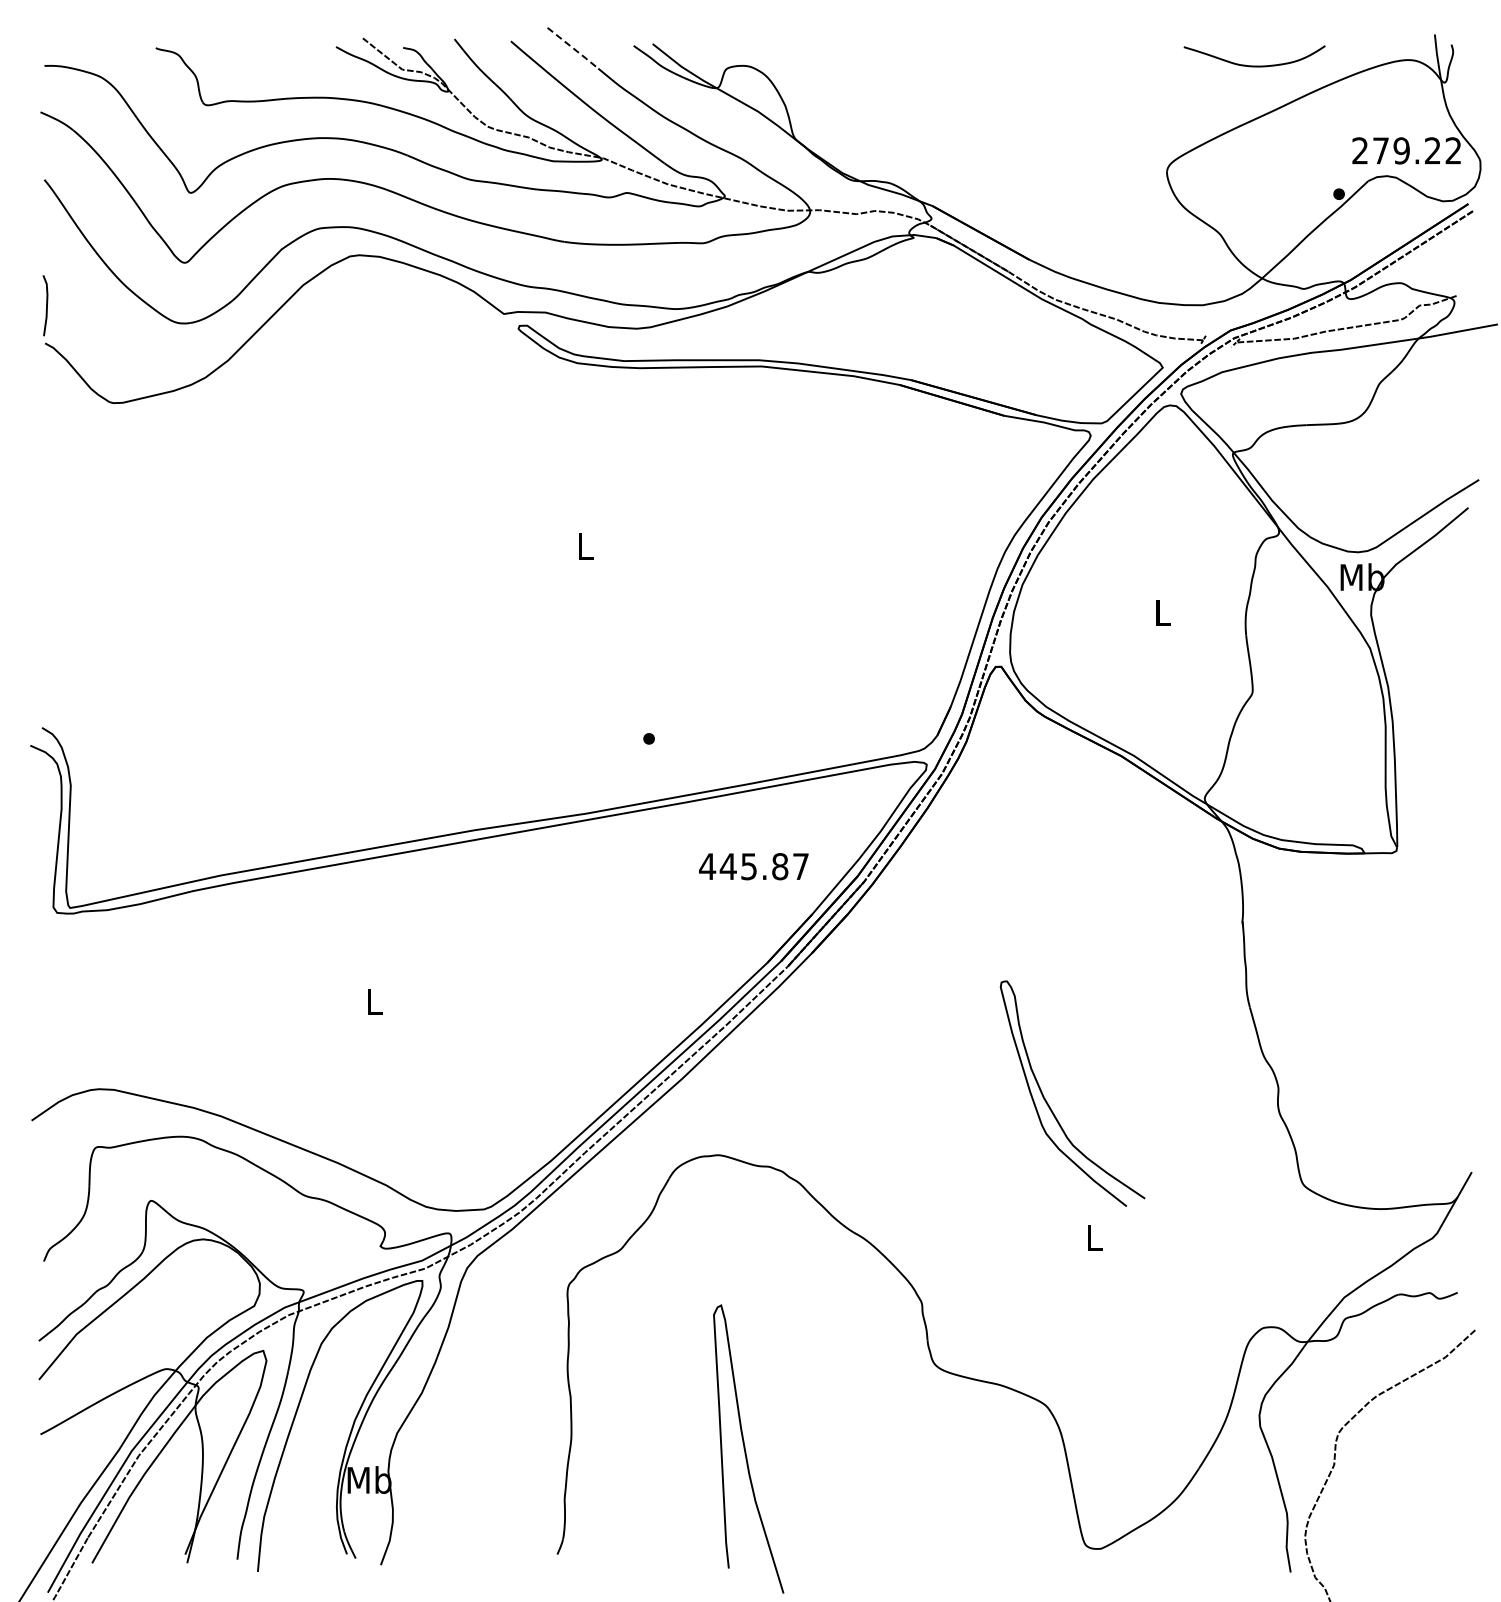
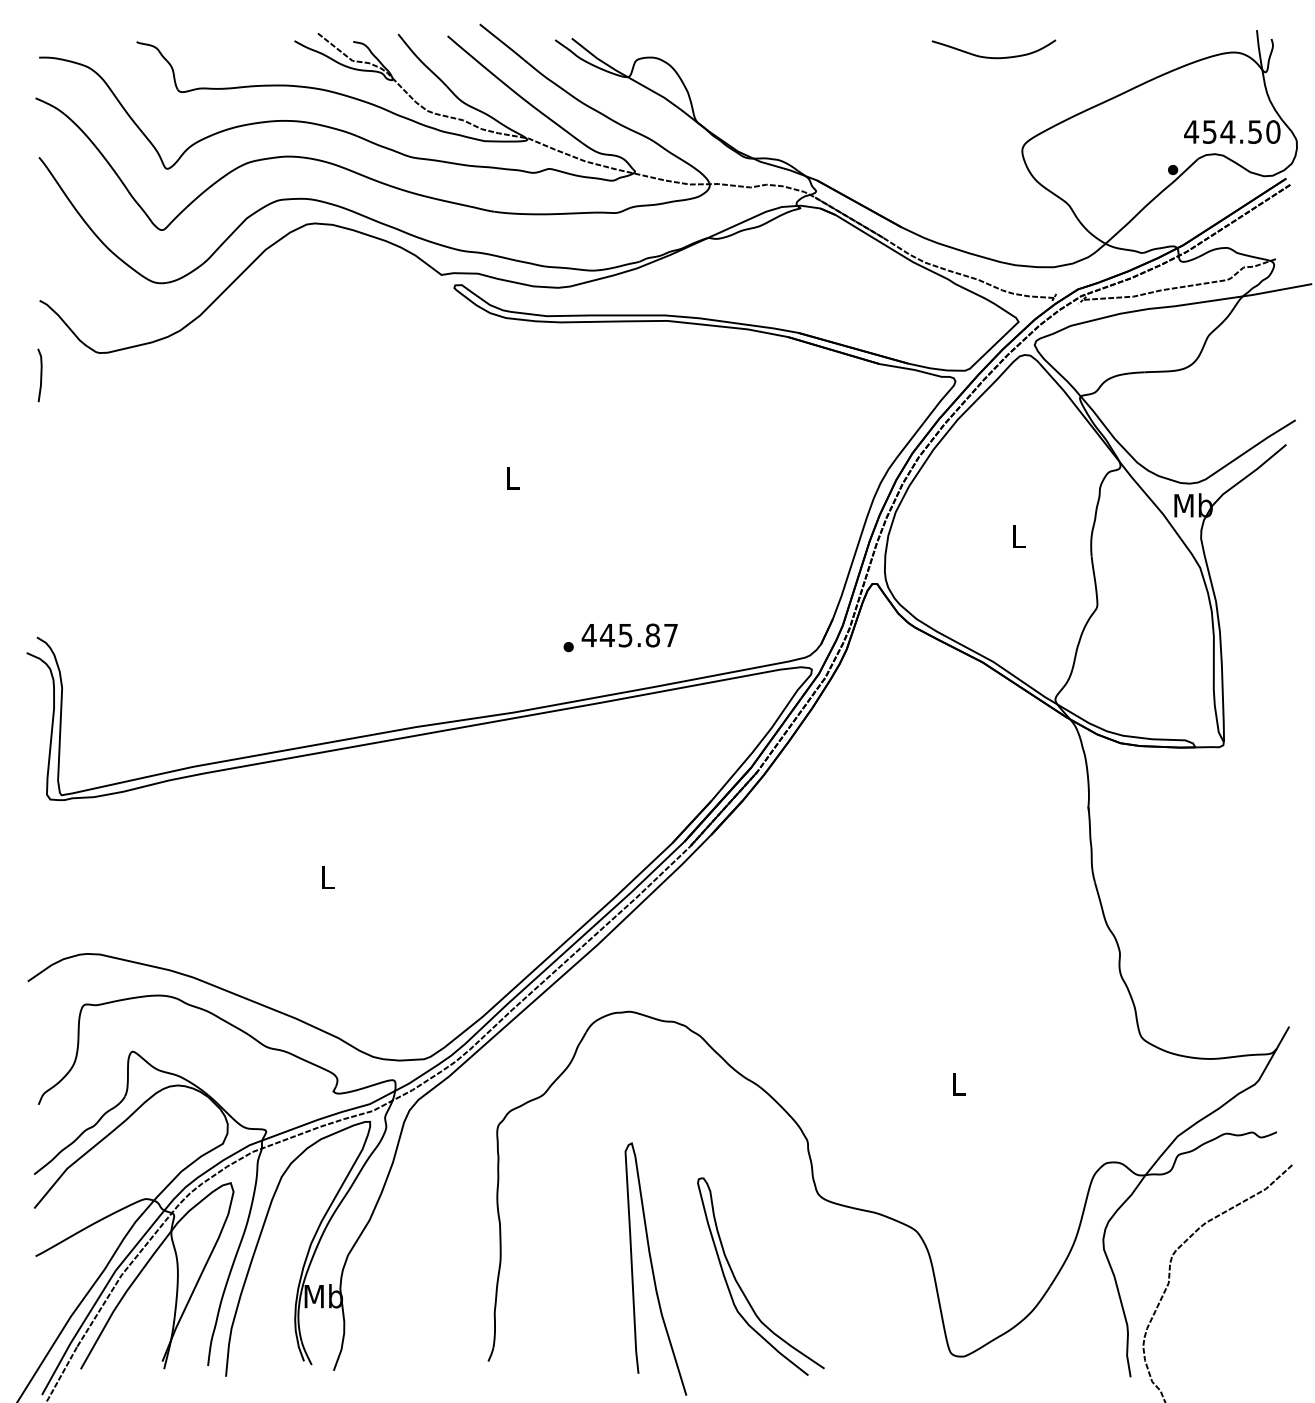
line: (573, 48) -> (502, 42), dashed -> solid
curve: (1254, 65) -> (993, 57), moved
text: (1406, 150) -> (1232, 131), 279.22 -> 454.50
line: (46, 305) -> (40, 375), moved
text: (753, 866) -> (629, 635), moved
curve: (1051, 1108) -> (742, 1289), moved

